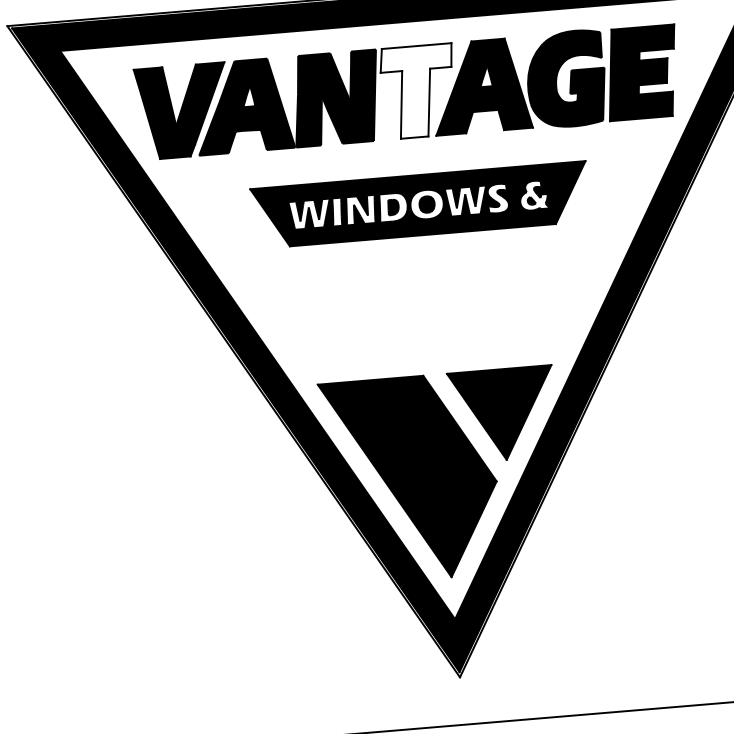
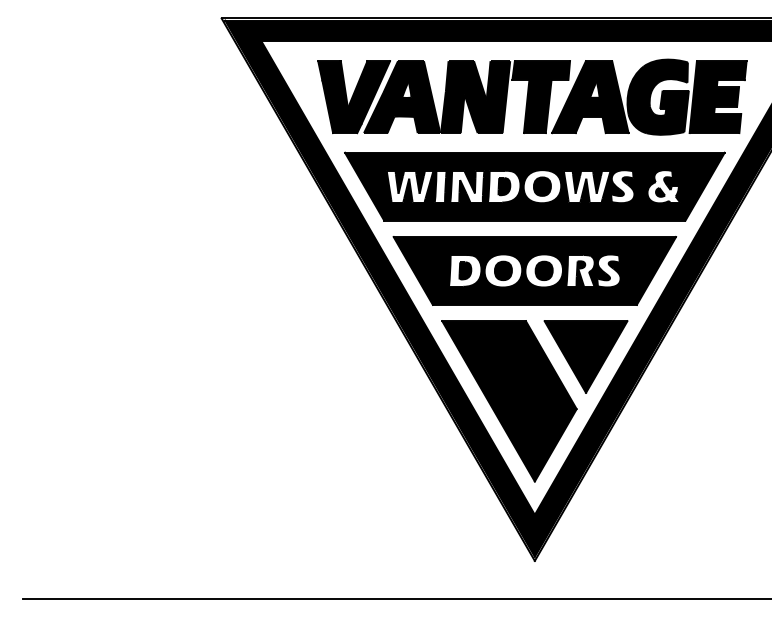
fill: (419, 91) -> (541, 97), added
part: (419, 205) -> (534, 186), size x1.43
part: (428, 310) -> (534, 270), added

